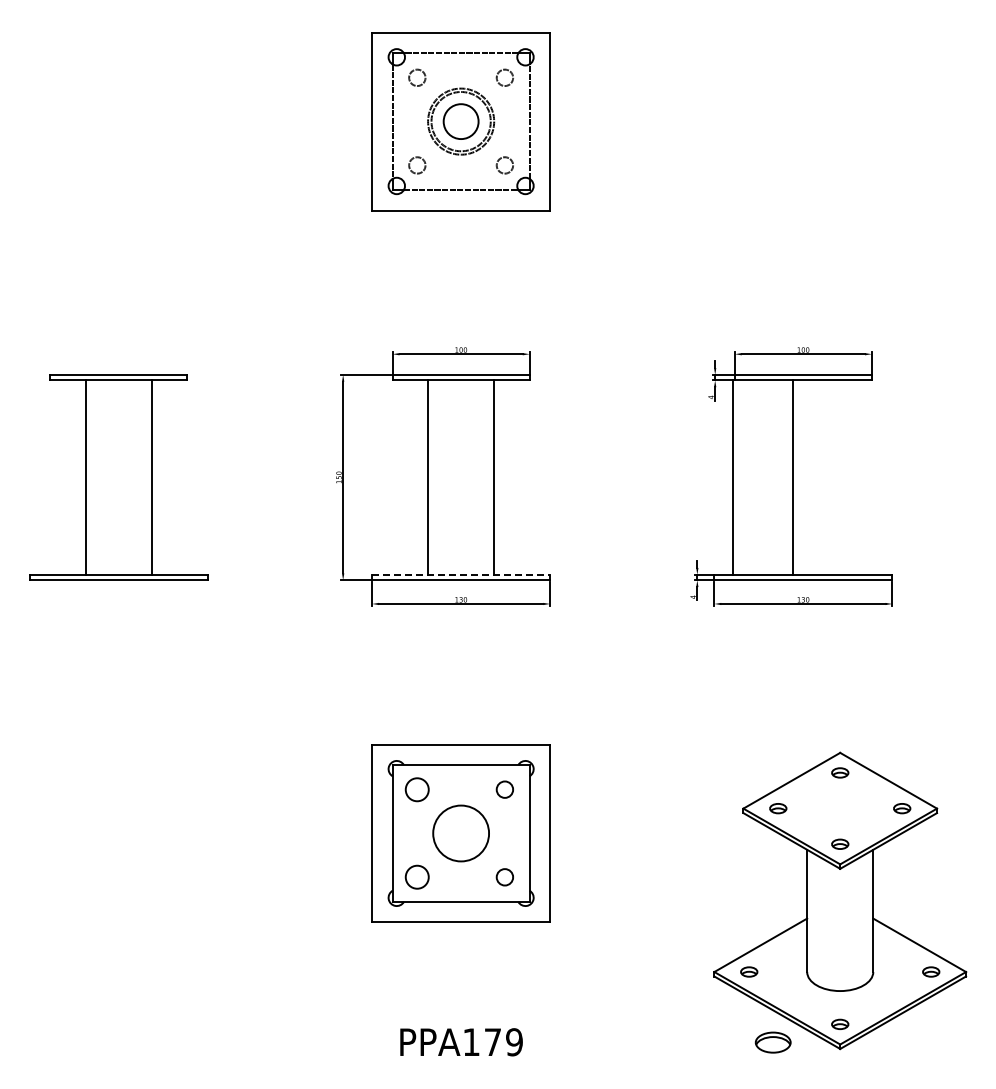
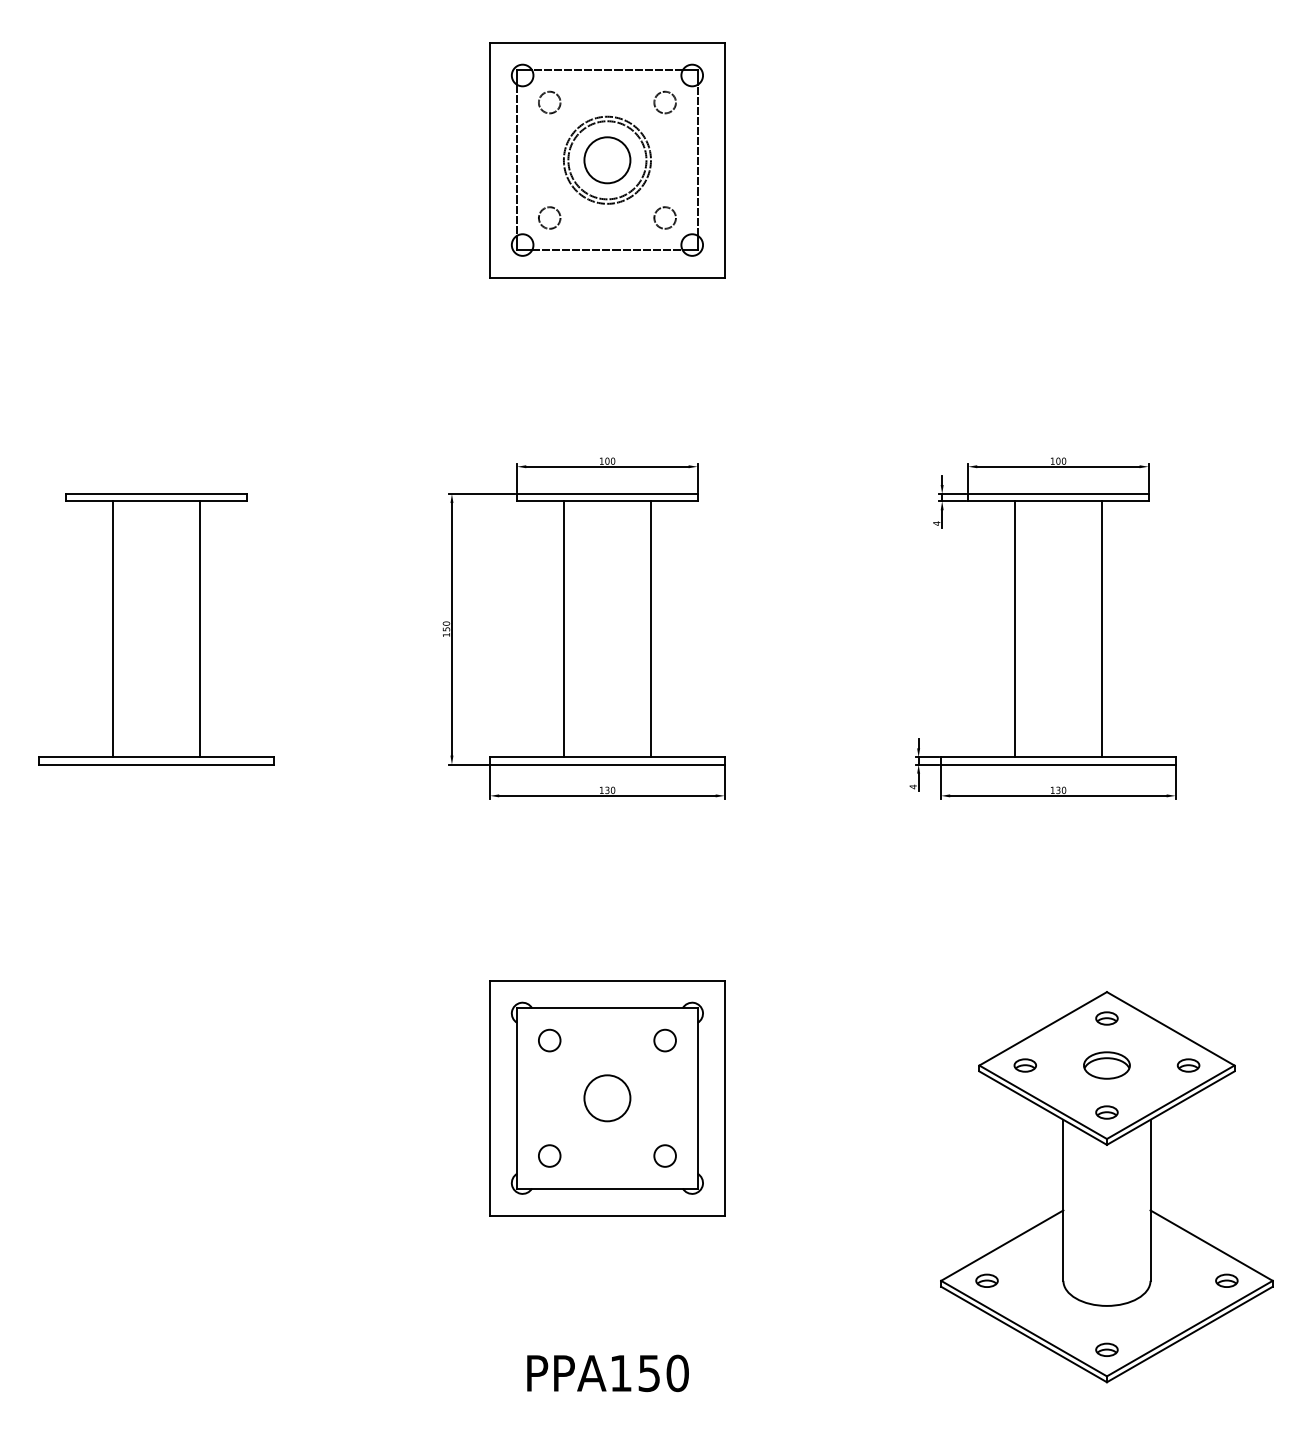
line: (733, 477) -> (1015, 629), moved
line: (793, 477) -> (1102, 629), moved
line: (461, 574) -> (607, 757), dashed -> solid
circle: (417, 789) -> (549, 1040), size x0.71
circle: (460, 833) -> (606, 1098), size x0.62
circle: (417, 877) -> (549, 1156), size x0.71
text: (503, 1042) -> (663, 1373), PPA179 -> PPA150
part: (772, 1042) -> (1105, 1065), moved

